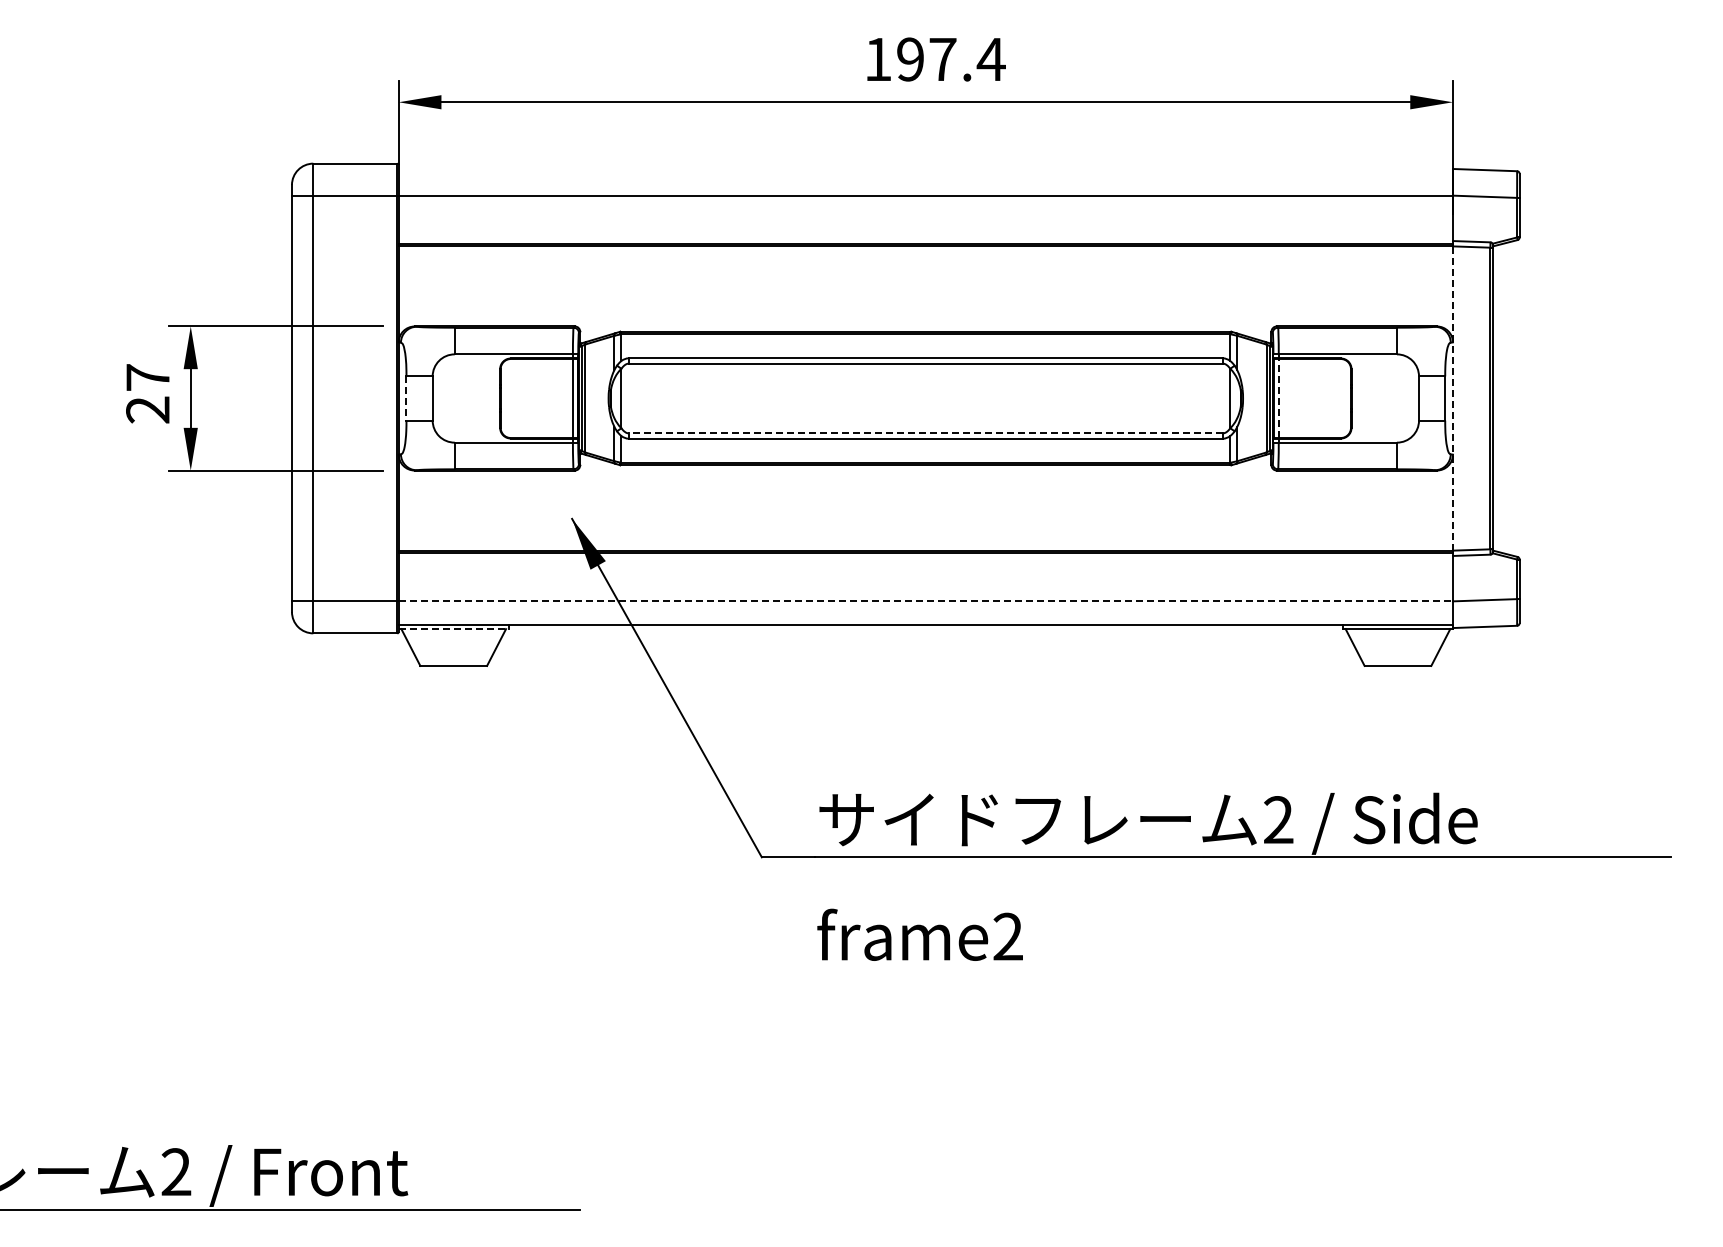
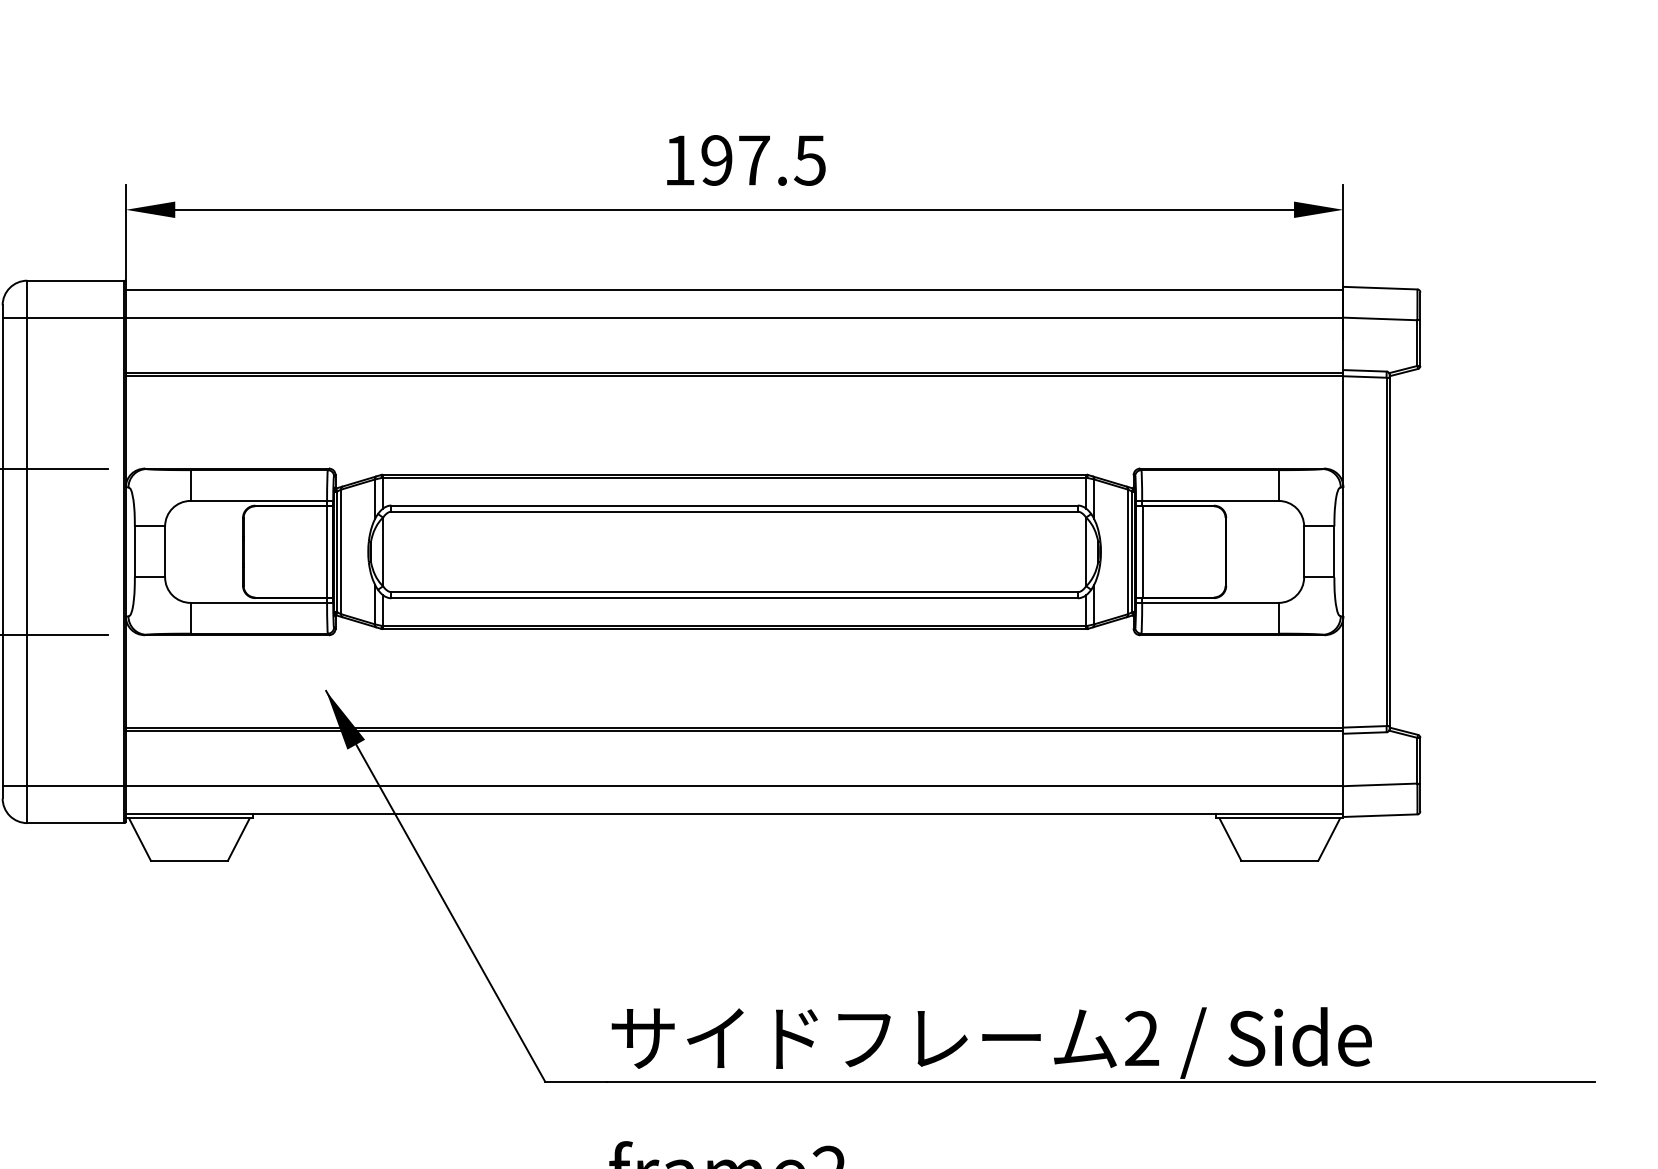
text: (990, 59) -> (809, 160), 197.4 -> 197.5
line: (925, 171) -> (734, 289), added
line: (1279, 398) -> (1143, 551), dashed -> solid
line: (1452, 398) -> (1342, 551), dashed -> solid
line: (406, 399) -> (134, 553), dashed -> solid
line: (925, 433) -> (734, 592), dashed -> solid
line: (926, 601) -> (735, 786), dashed -> solid
line: (453, 629) -> (189, 818), dashed -> solid

